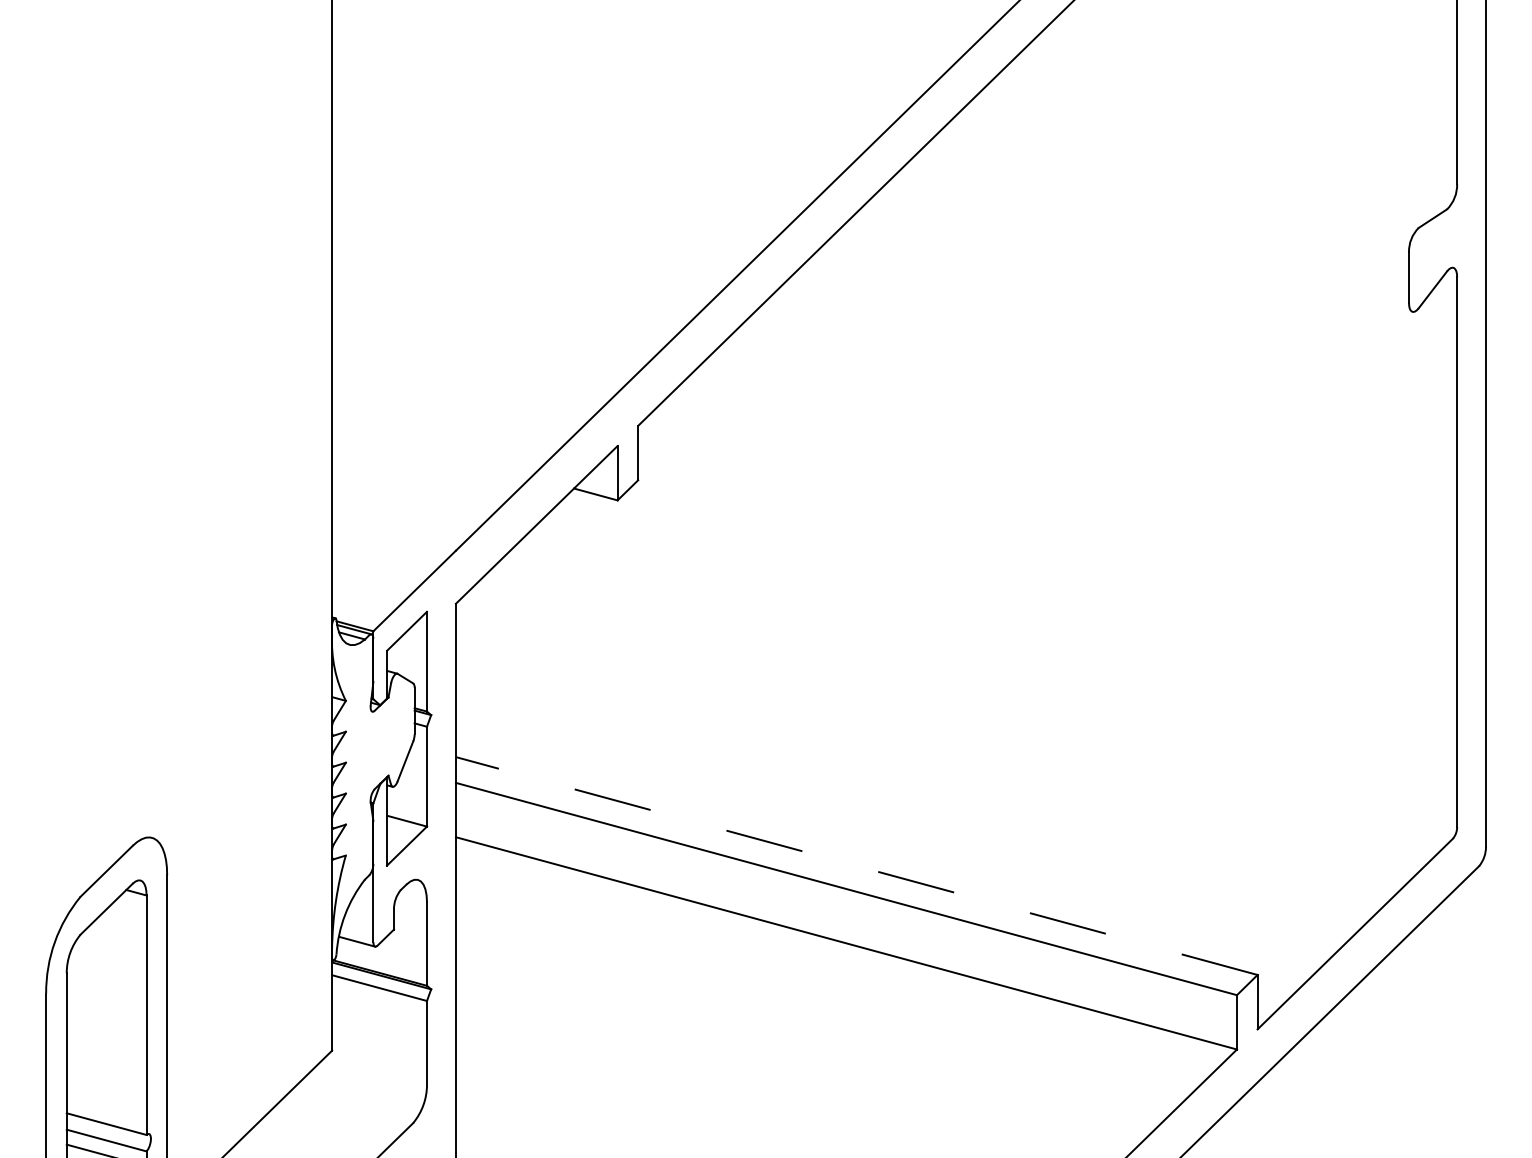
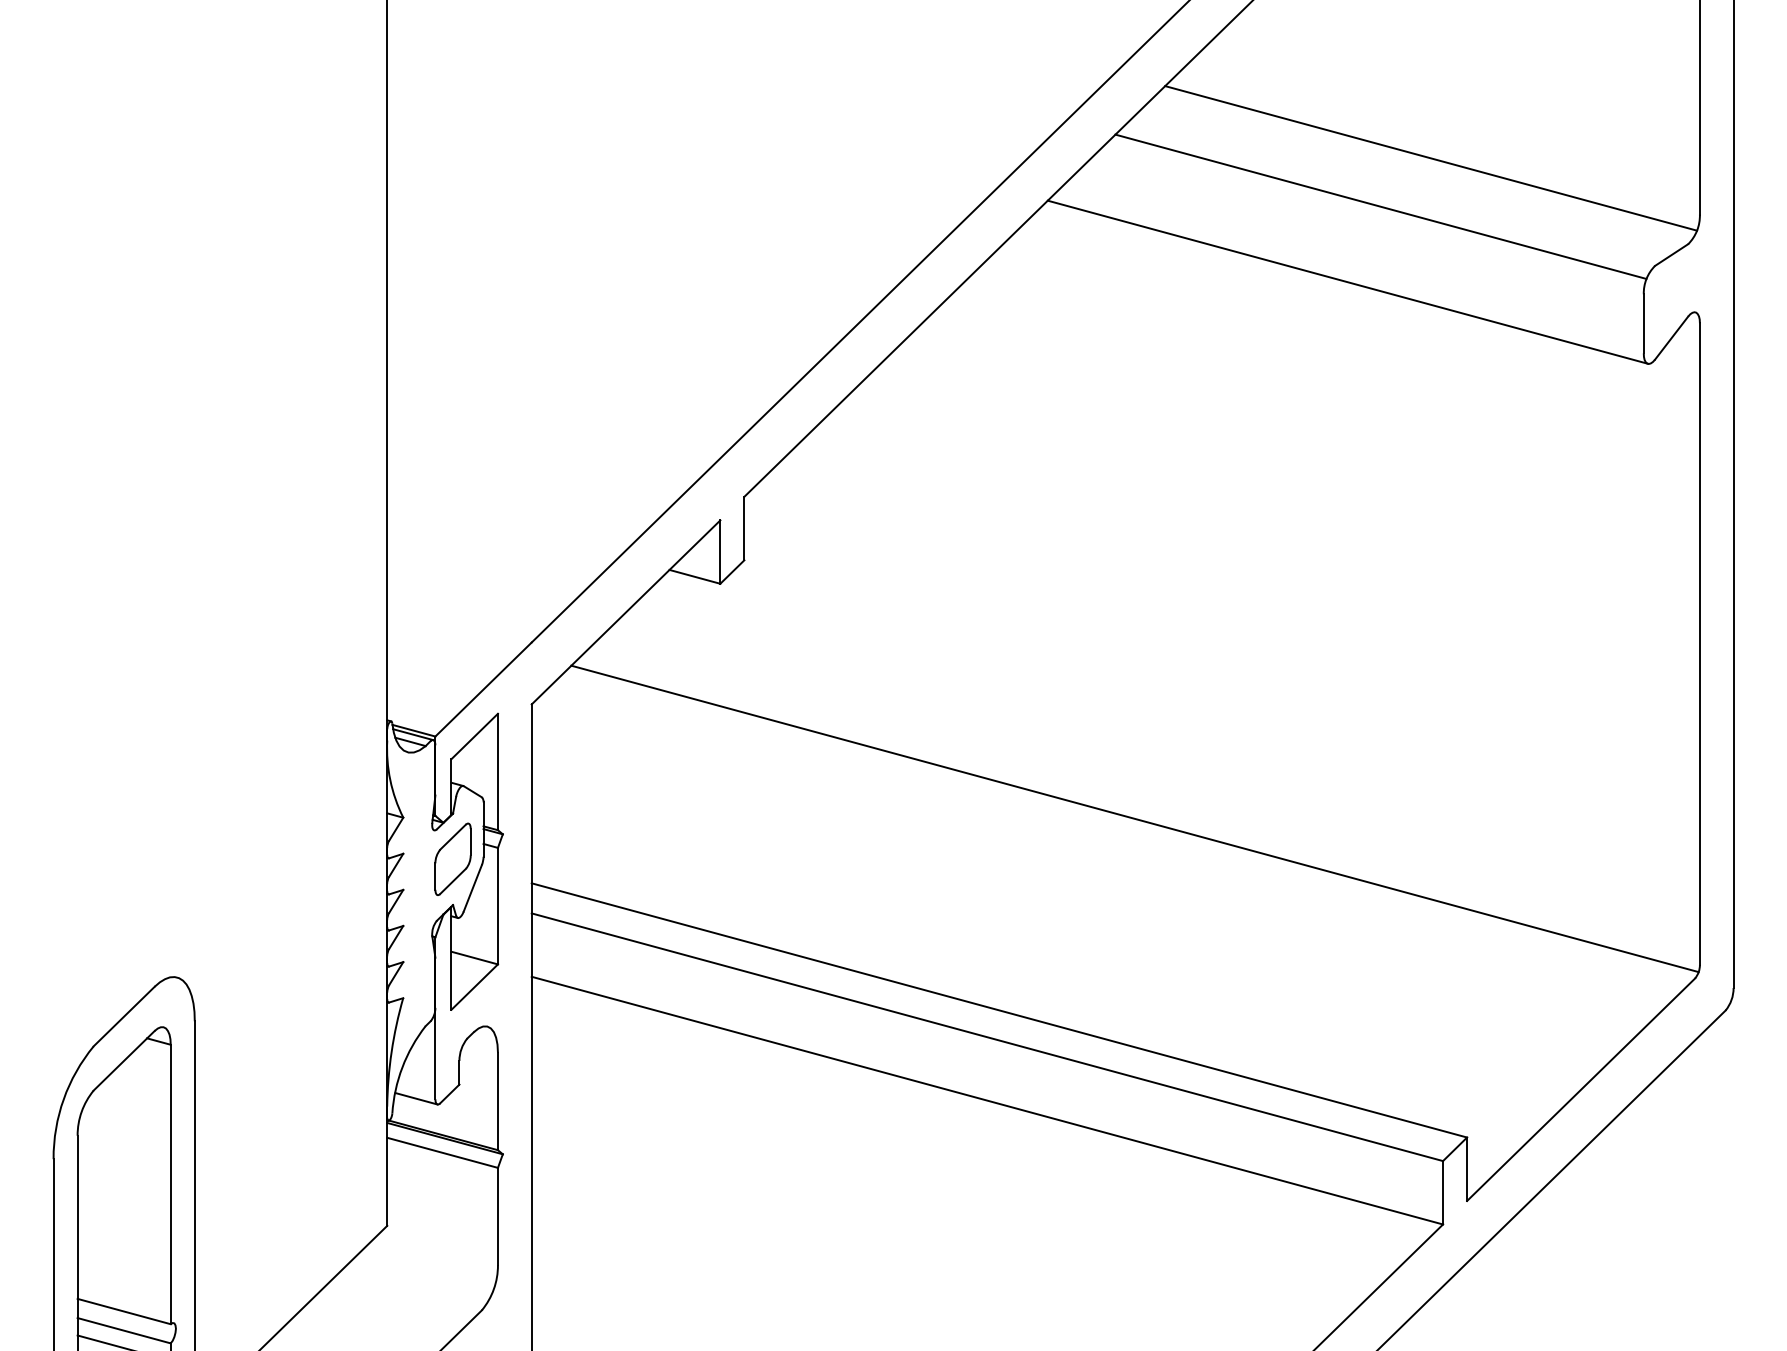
line: (1226, 135) -> (1430, 158), added
line: (1183, 177) -> (1380, 207), added
line: (1155, 241) -> (1347, 281), added
line: (972, 701) -> (1134, 818), added
part: (388, 736) -> (453, 859), added
line: (856, 865) -> (999, 1009), dashed -> solid

